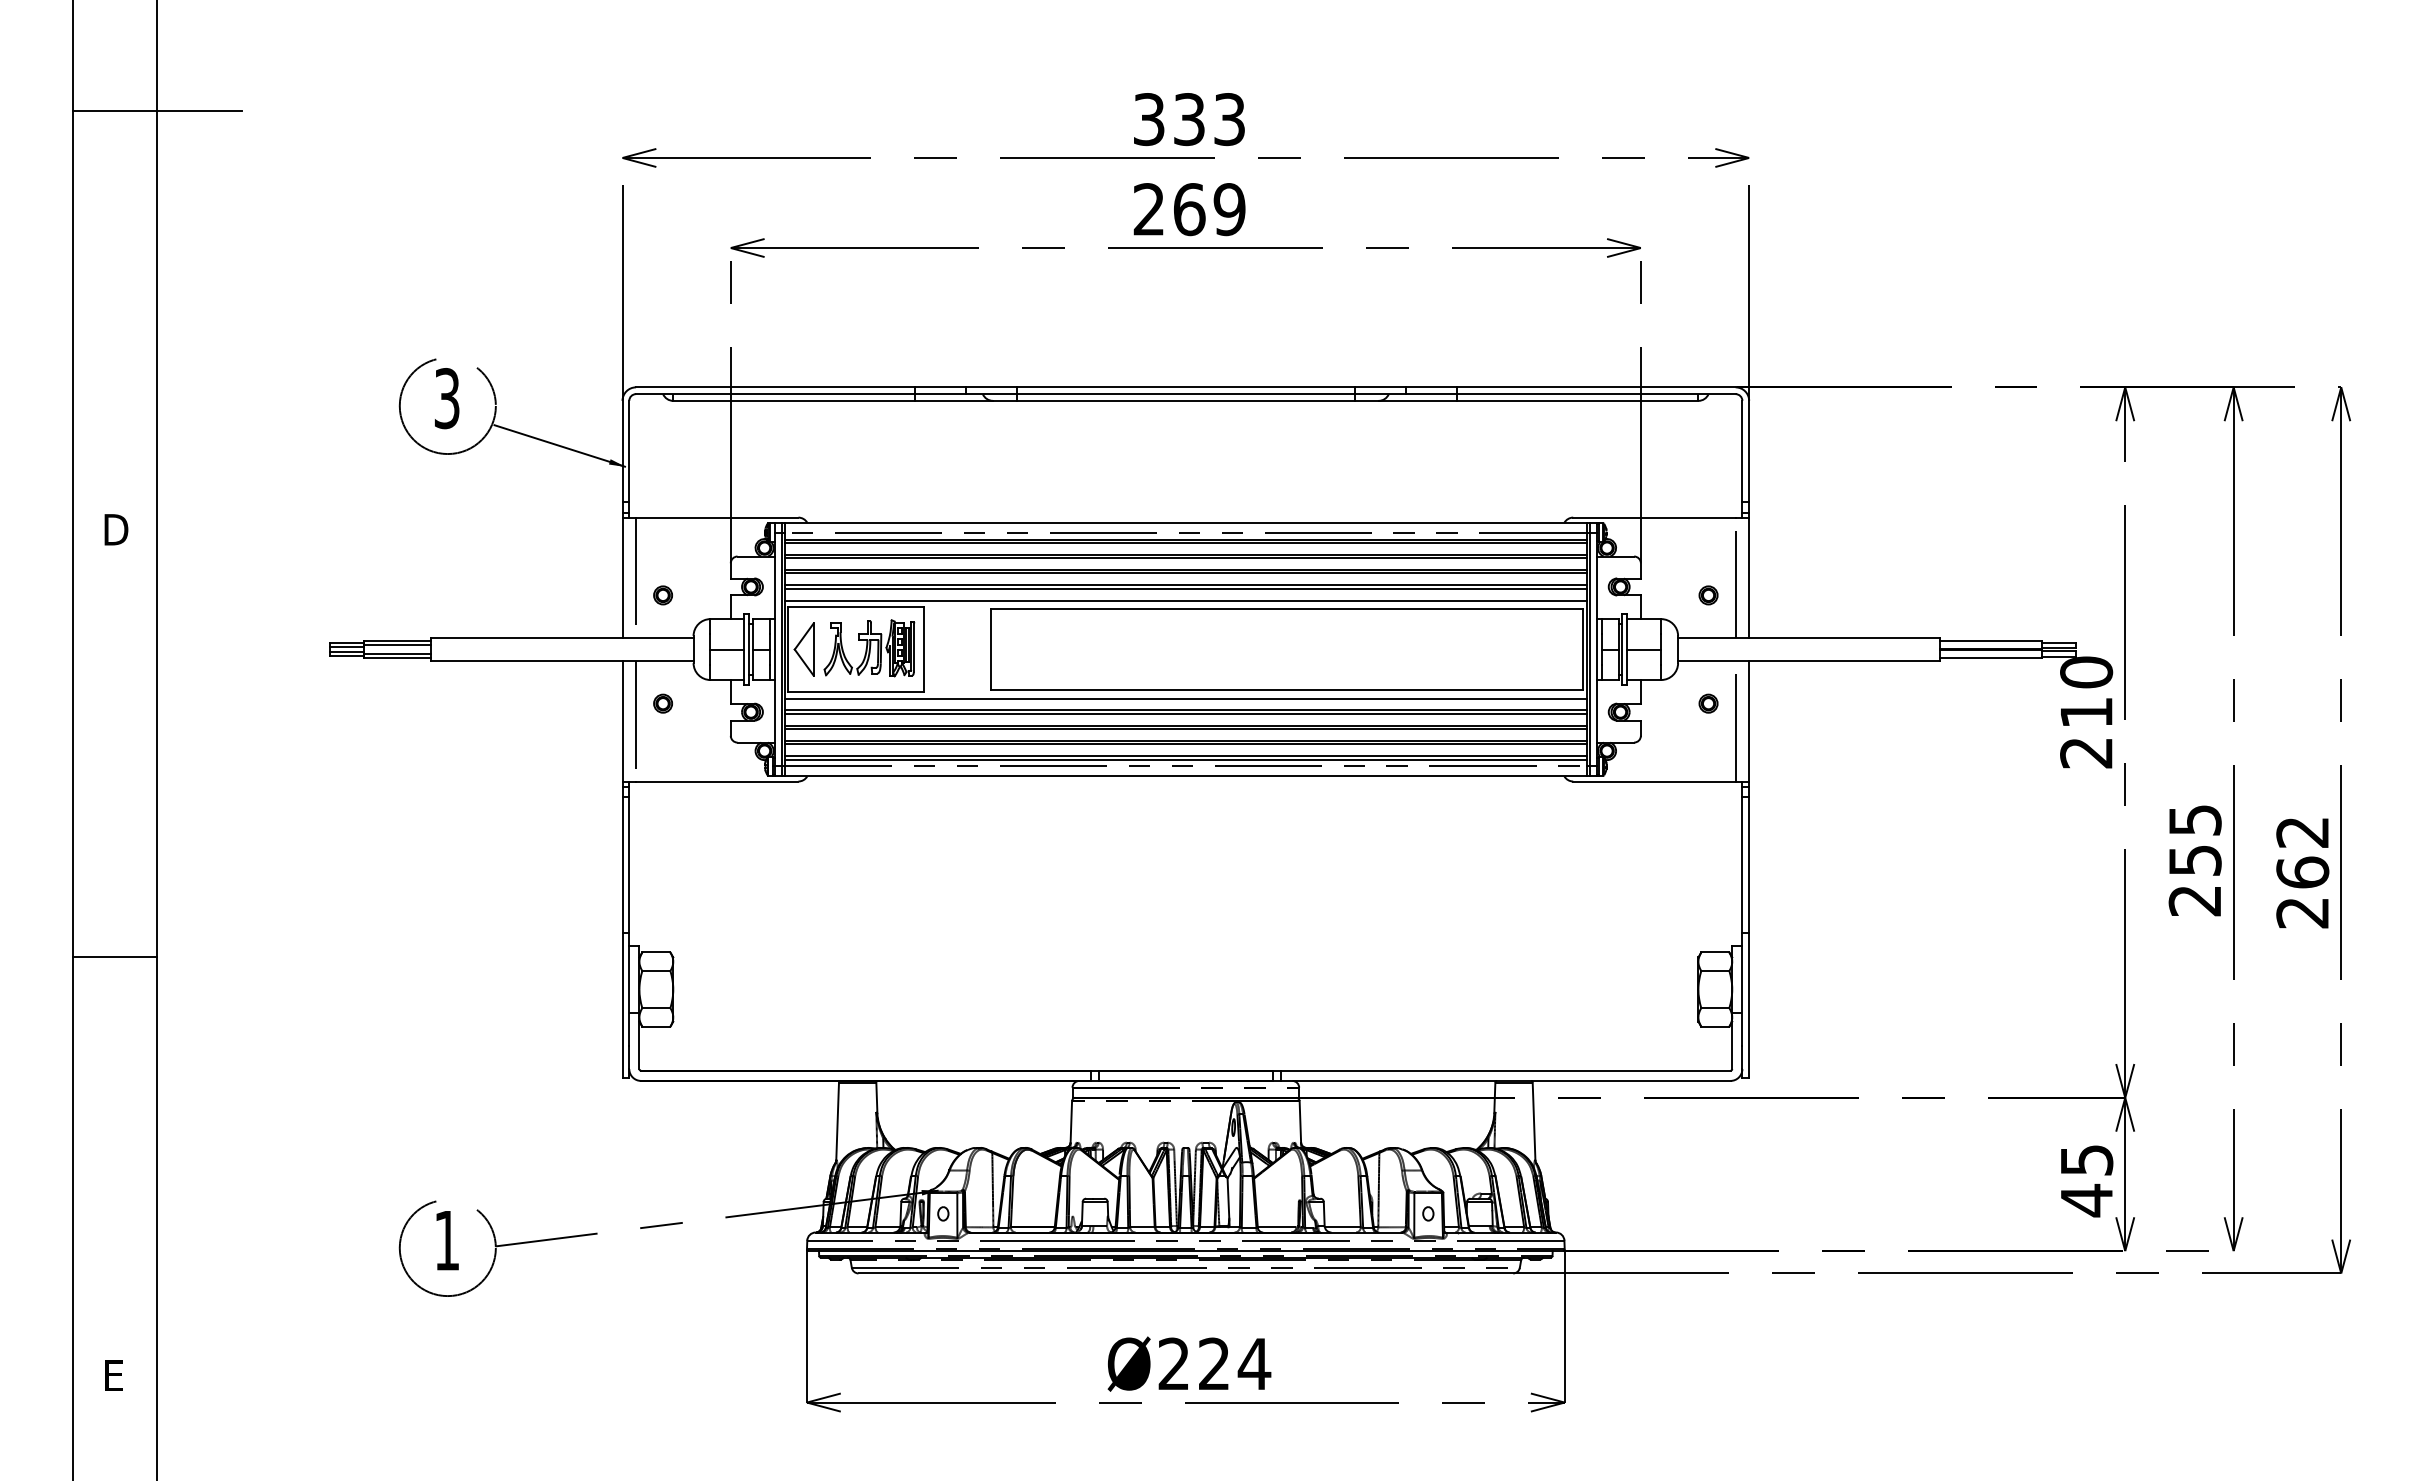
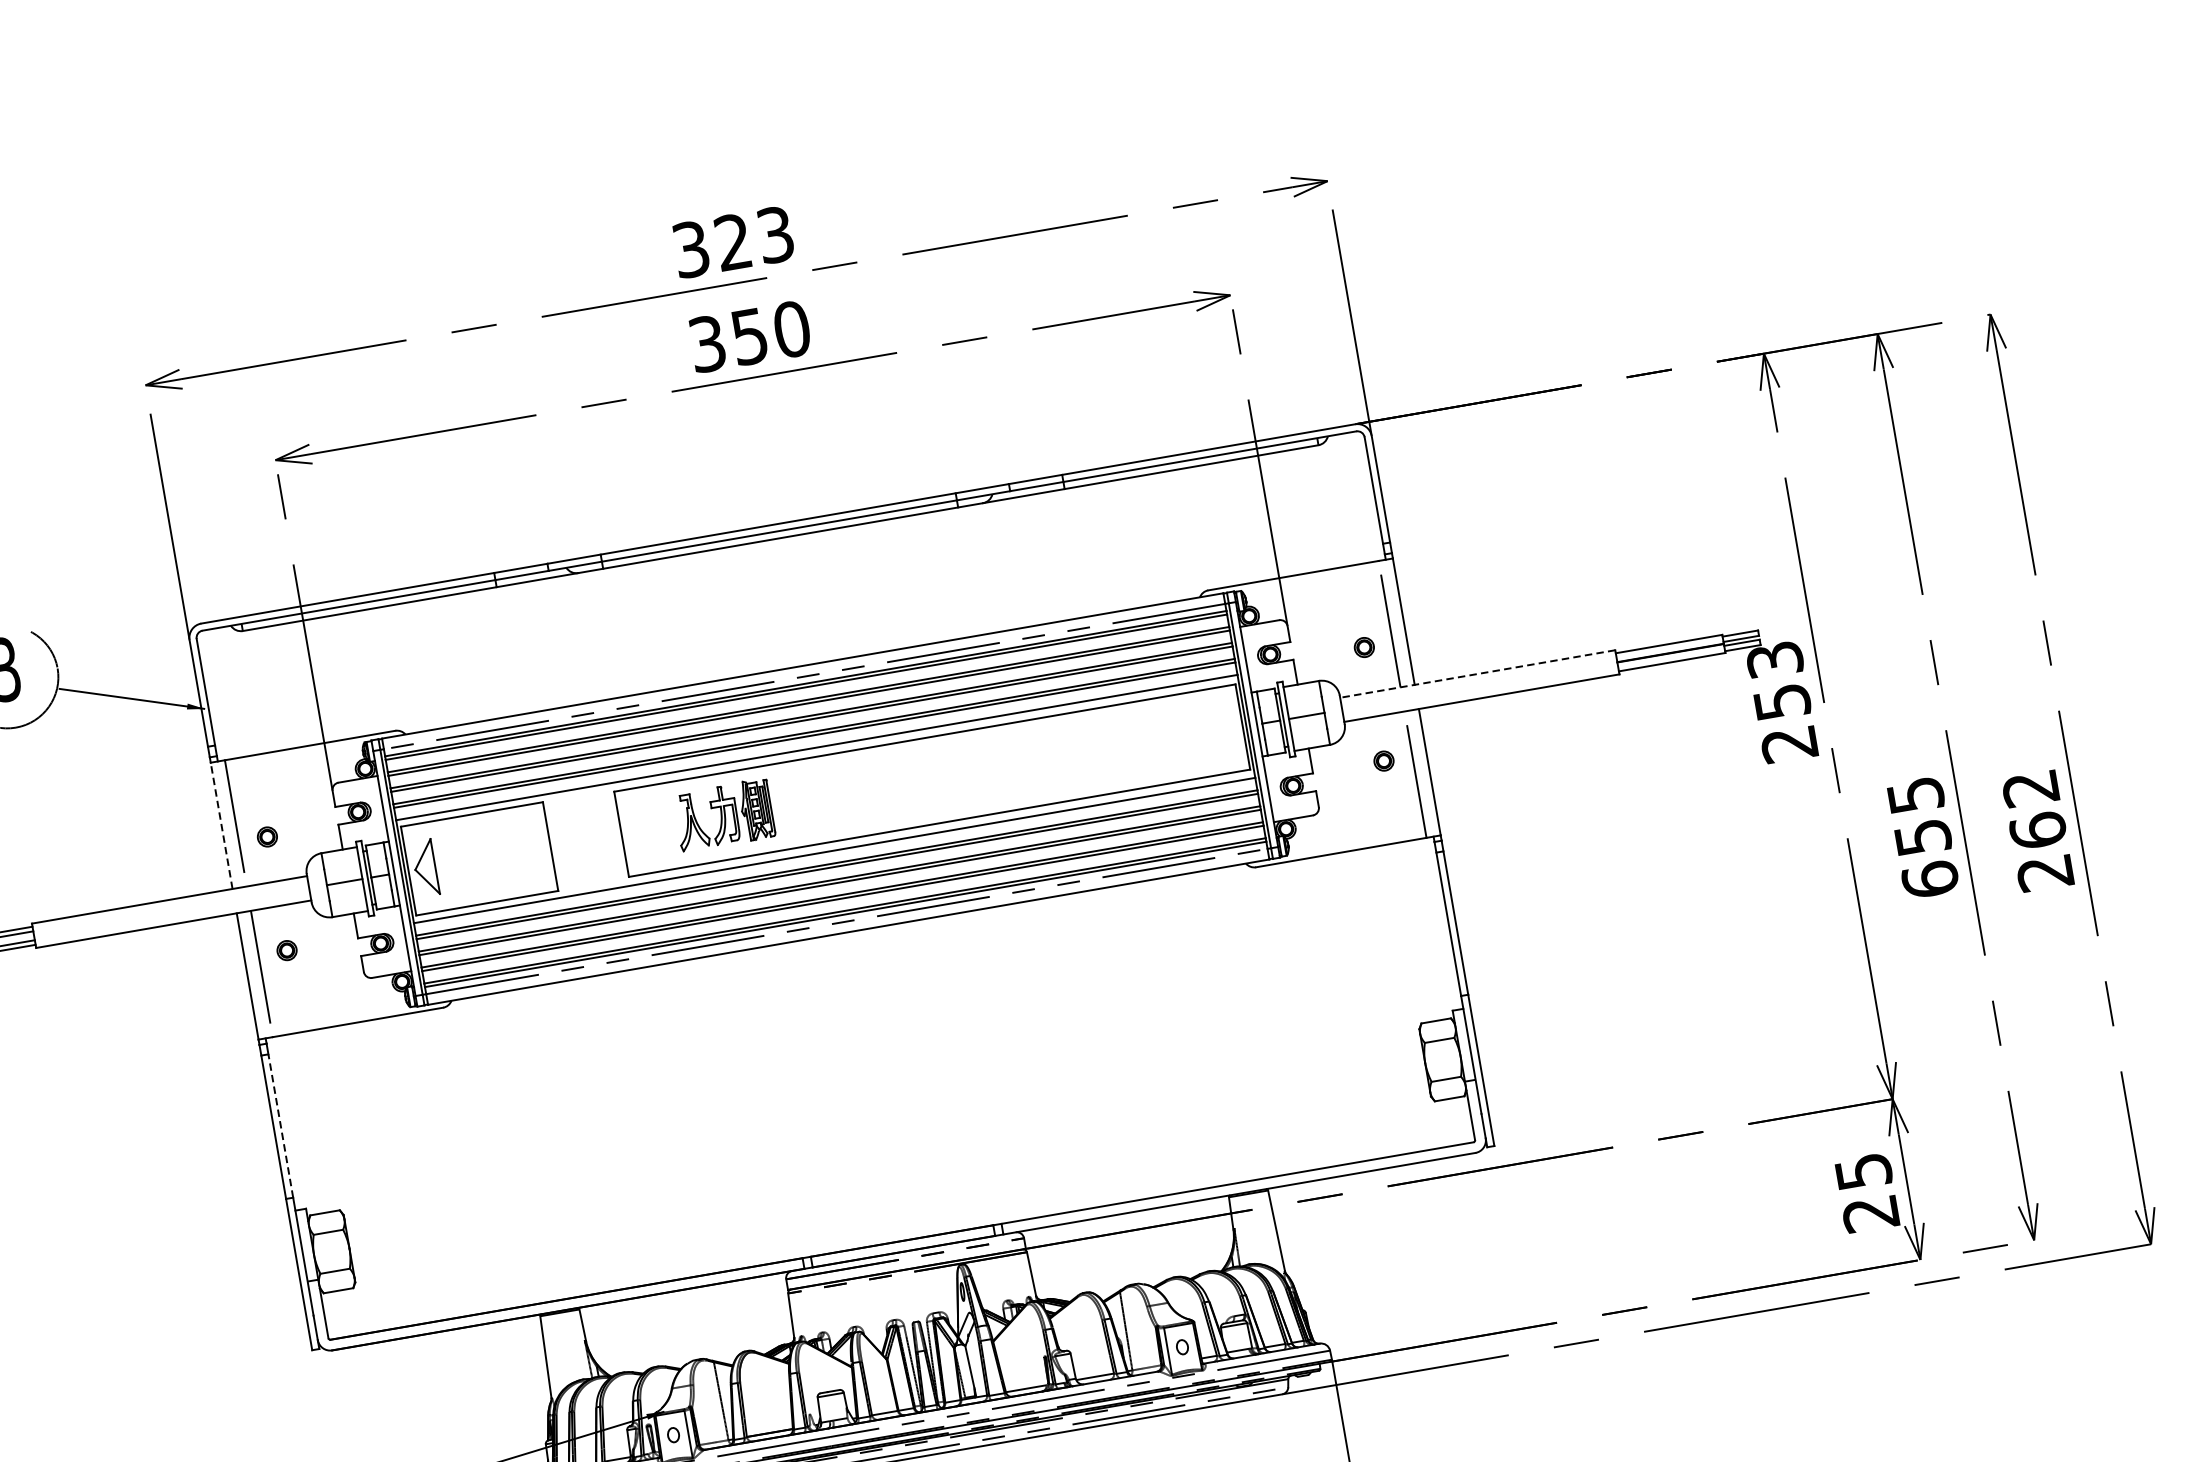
text: (1189, 119) -> (733, 242), 333 -> 323
text: (1189, 209) -> (749, 336), 269 -> 350
line: (622, 577) -> (221, 825), solid -> dashed
line: (1808, 638) -> (1477, 674), solid -> dashed
part: (869, 648) -> (724, 815), moved
text: (2086, 691) -> (1778, 679), 210 -> 253
line: (629, 864) -> (280, 1125), solid -> dashed
text: (2194, 900) -> (1929, 879), 255 -> 655
text: (2086, 1200) -> (1870, 1213), 45 -> 25

